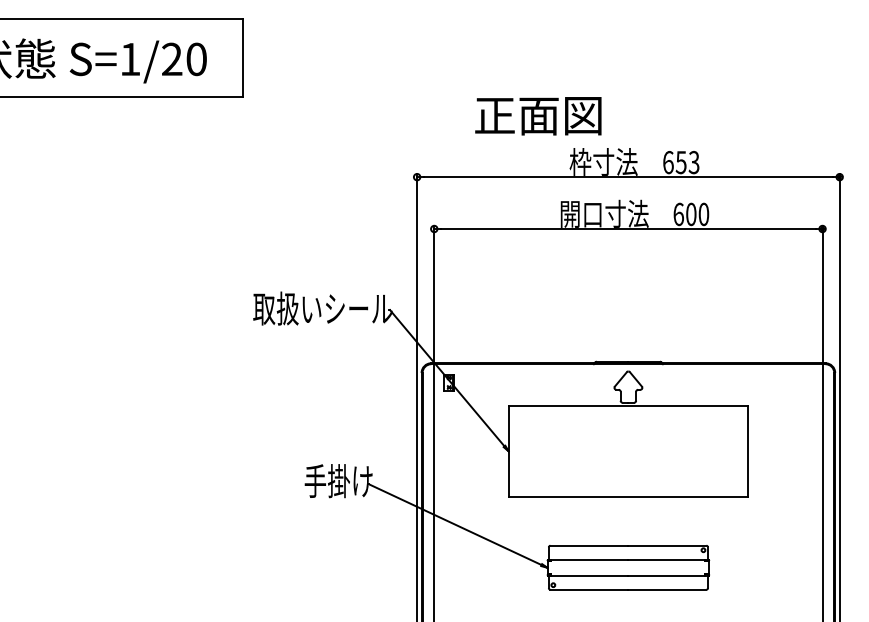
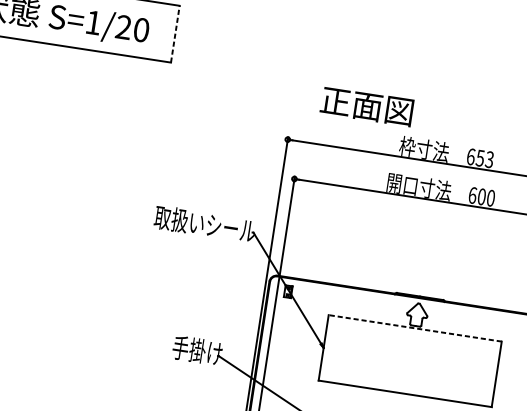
line: (243, 57) -> (175, 33), solid -> dashed
text: (538, 116) -> (367, 106), moved
line: (628, 405) -> (415, 328), solid -> dashed

